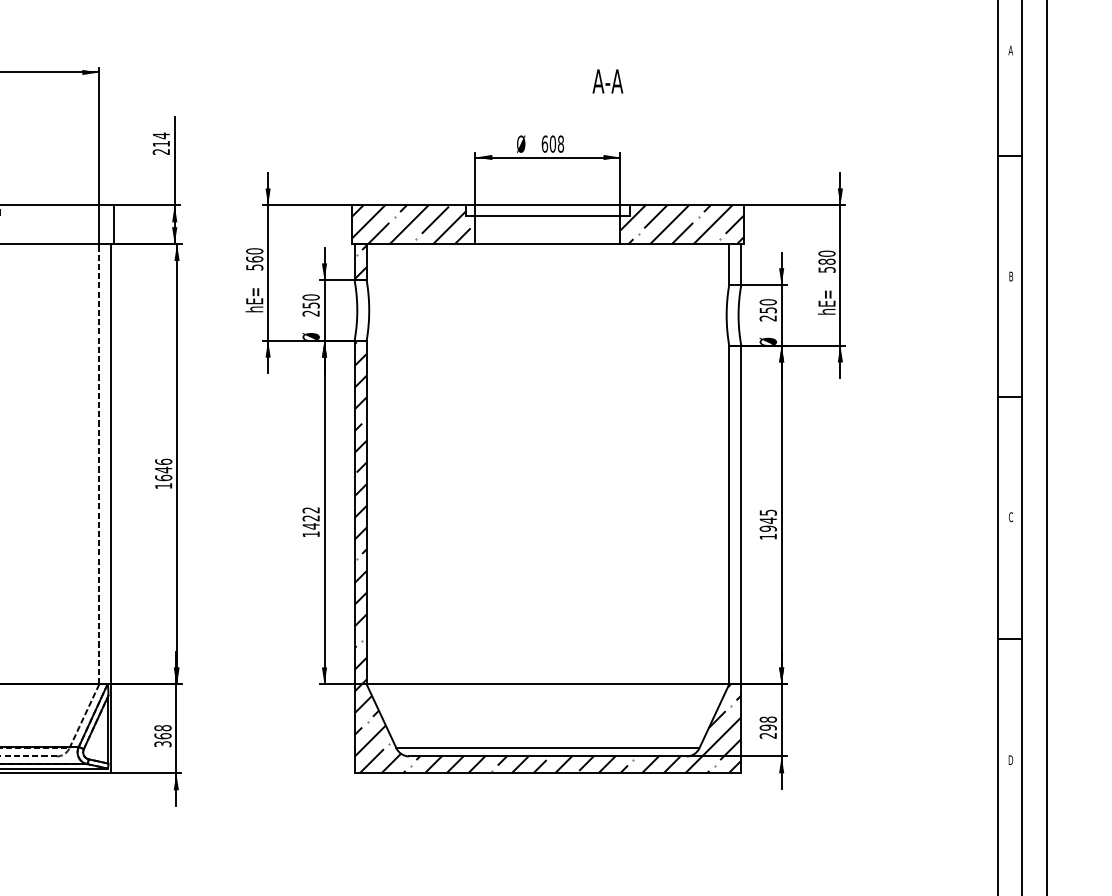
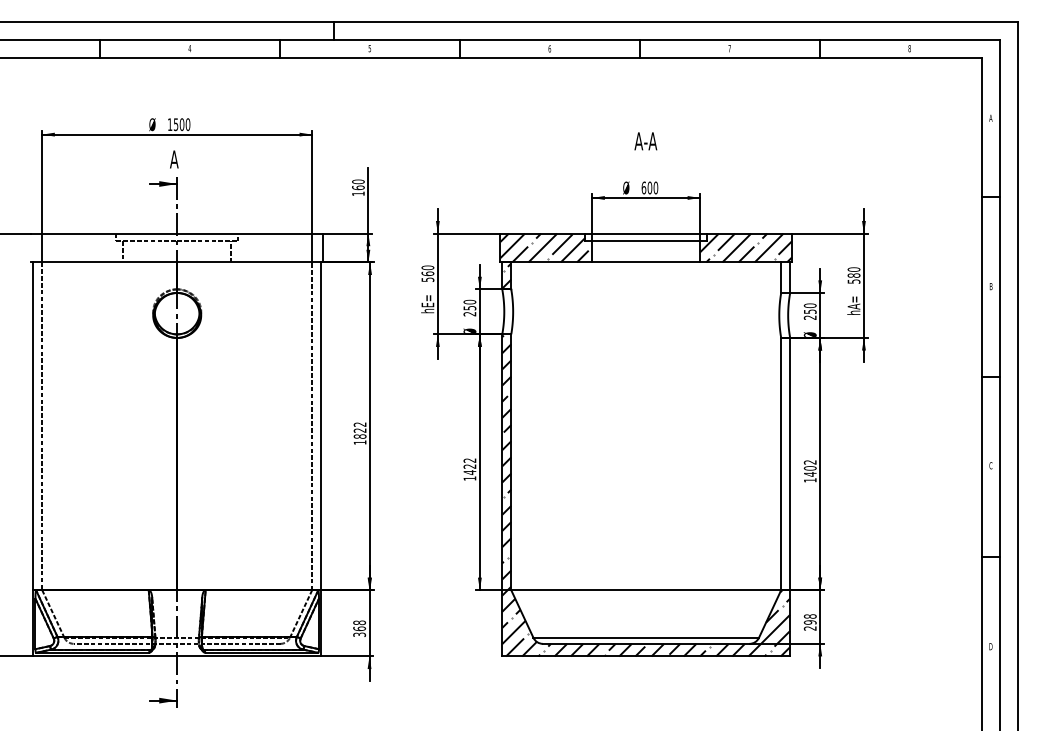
text: (607, 81) -> (645, 141), moved
text: (161, 143) -> (358, 187), 214 -> 160
text: (560, 143) -> (655, 187), 608 -> 600
text: (826, 297) -> (853, 302), hE= -> hA=
text: (162, 469) -> (359, 430), 1646 -> 1822
text: (767, 520) -> (809, 468), 1945 -> 1402

